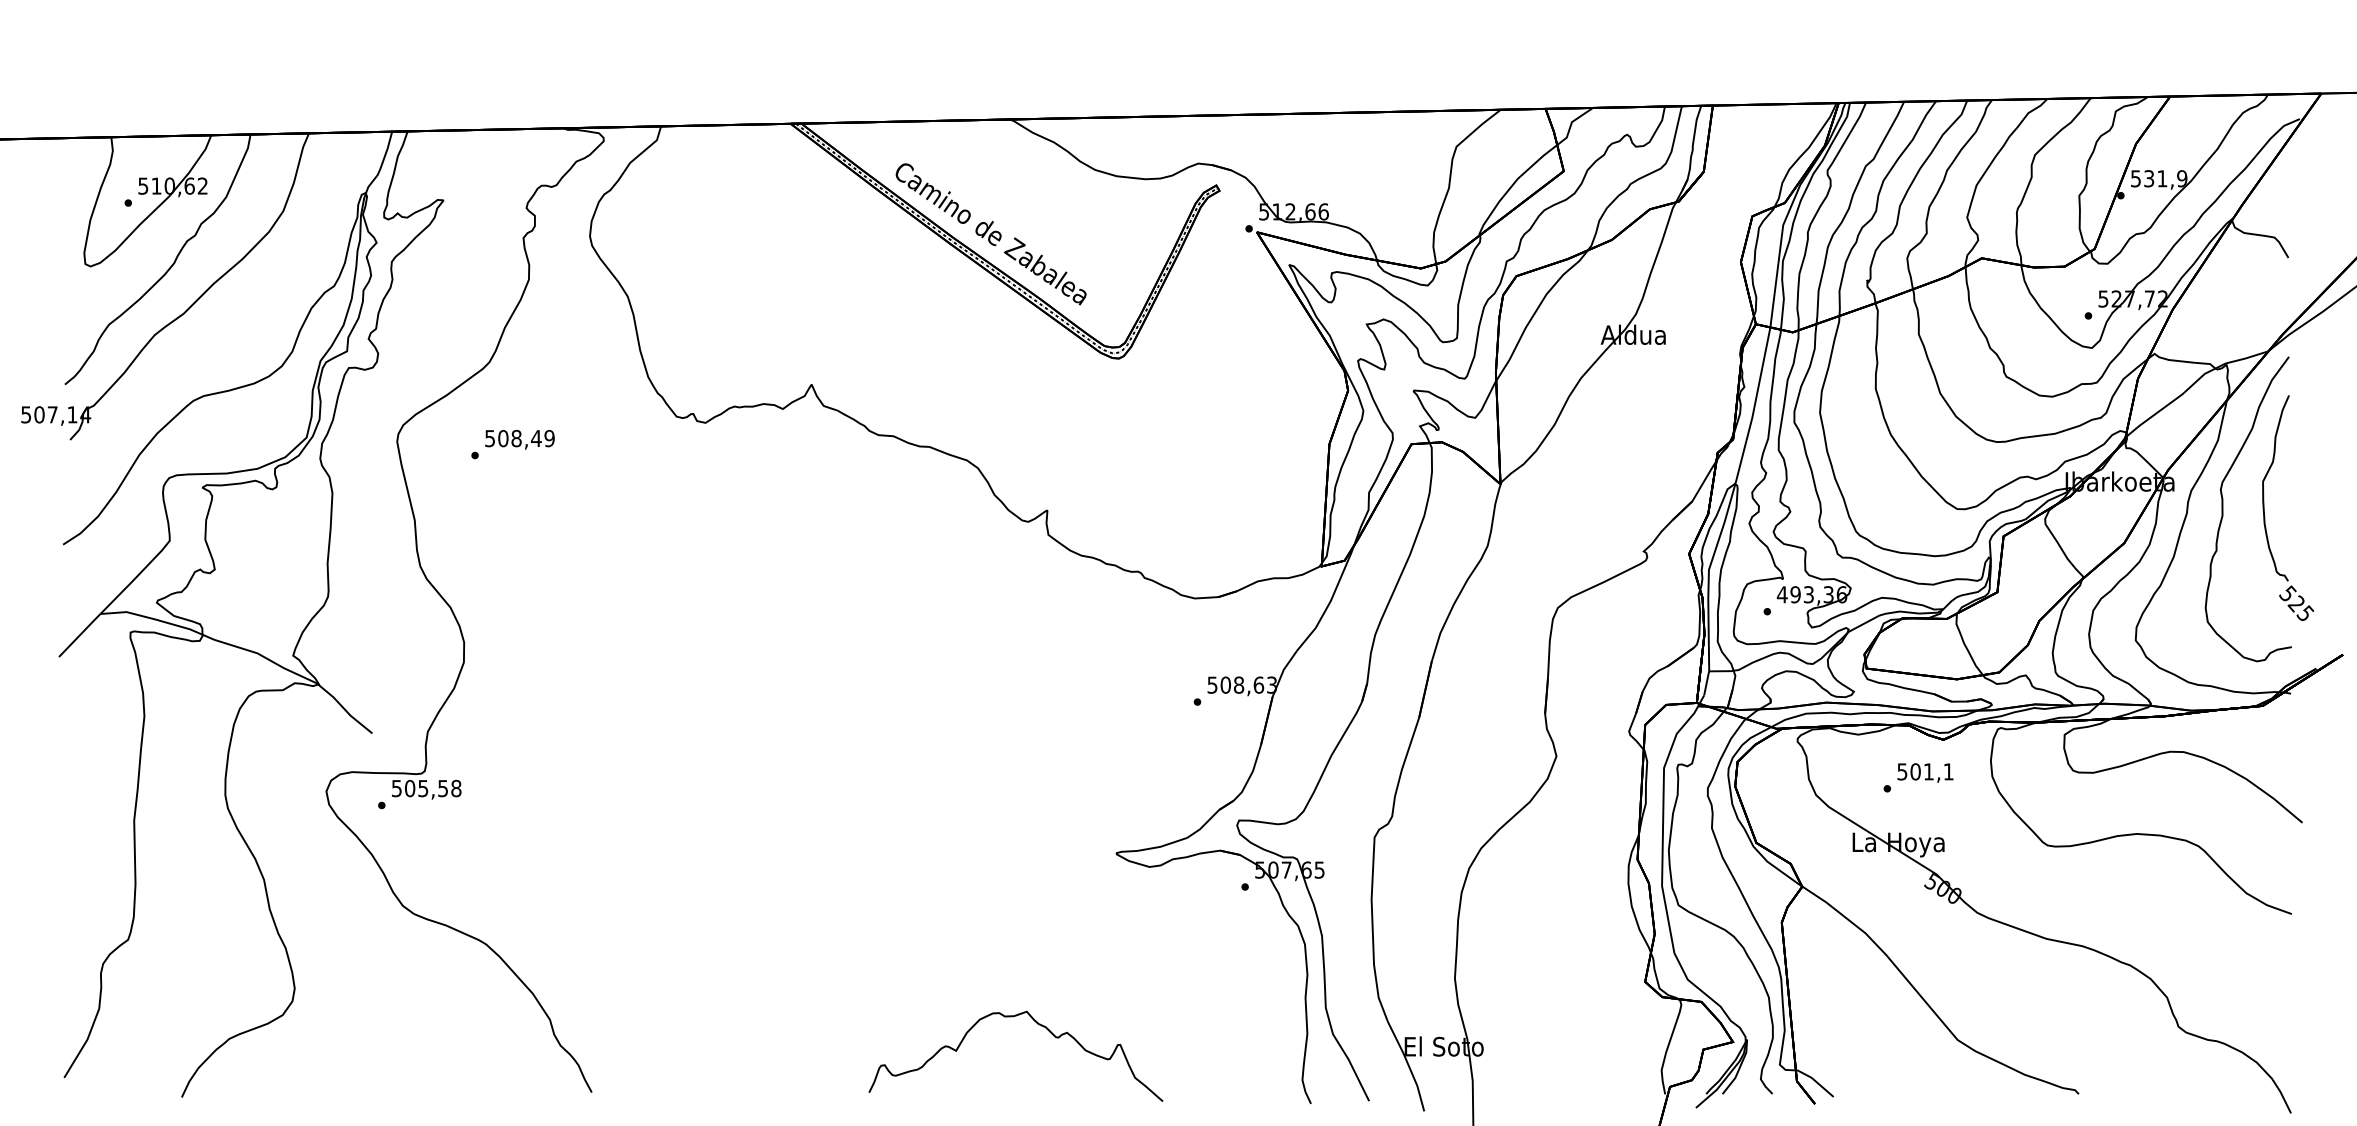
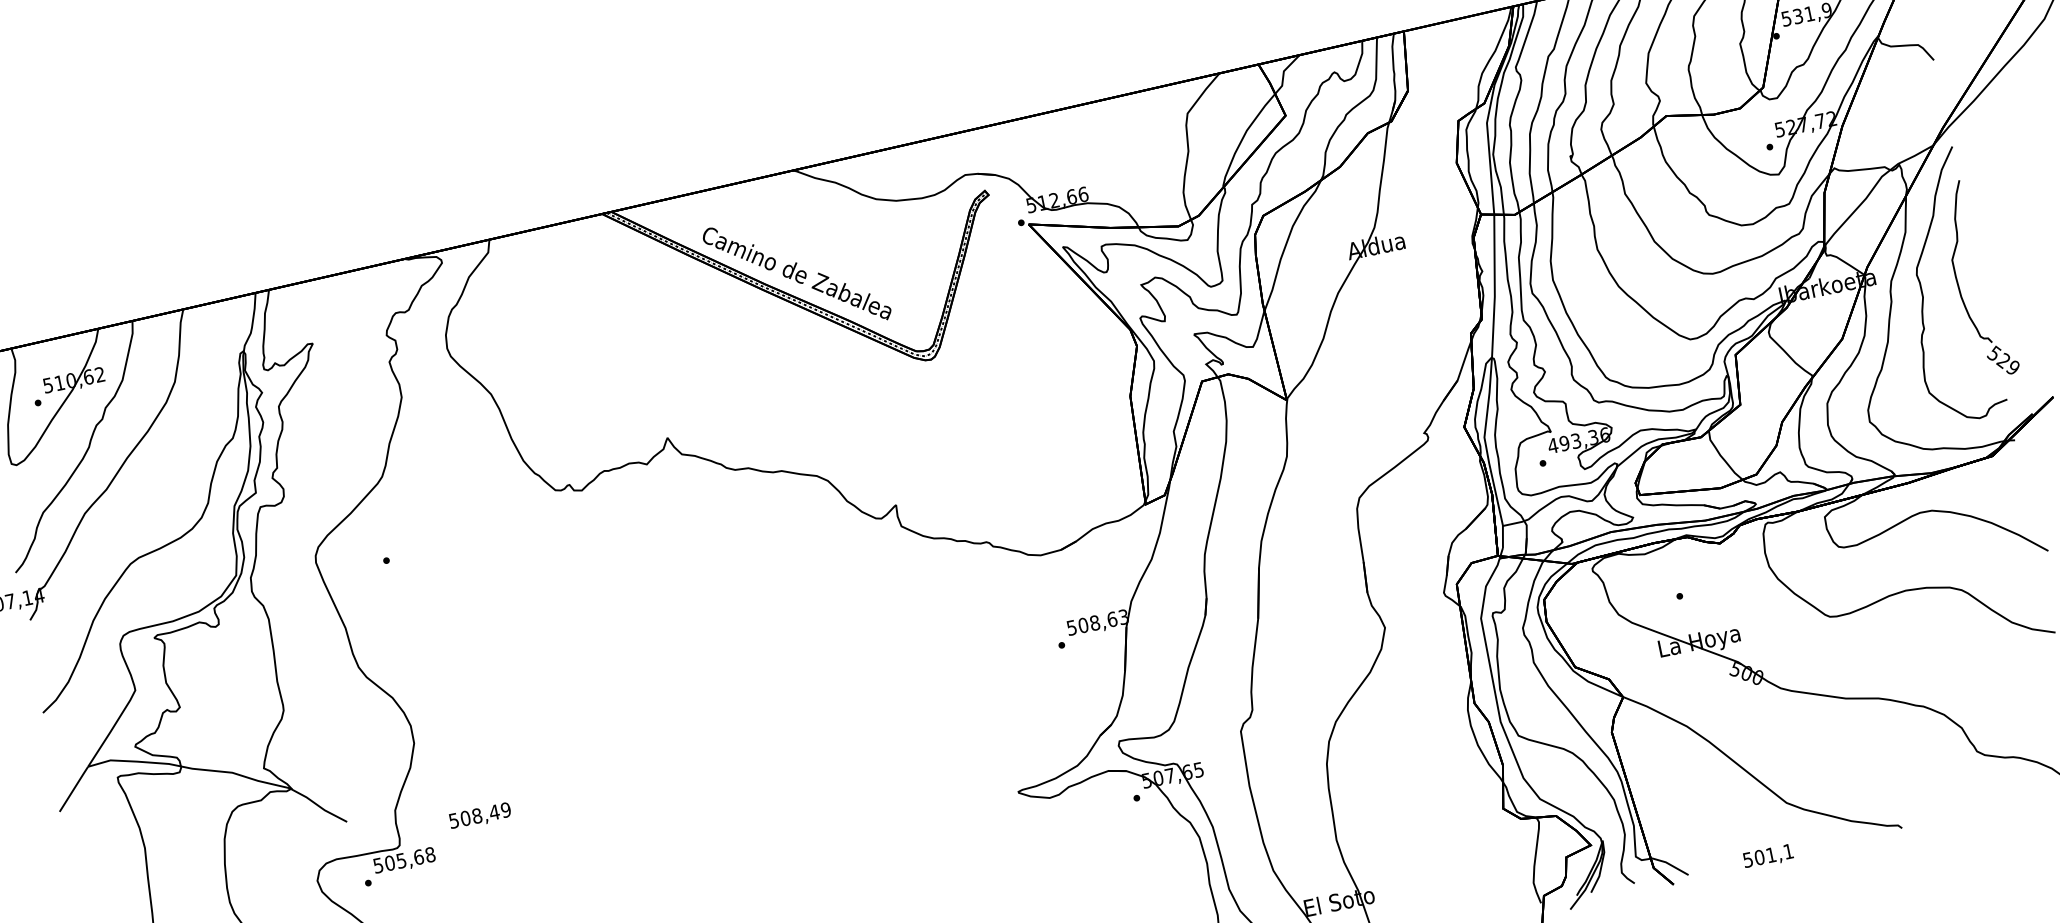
text: (519, 439) -> (479, 816), moved
text: (2305, 612) -> (2012, 366), 525 -> 529
text: (1925, 772) -> (1768, 856), moved
text: (443, 788) -> (419, 857), 505,58 -> 505,68

